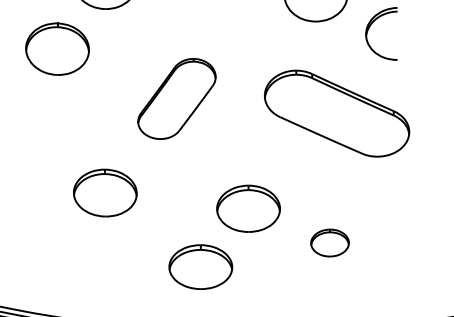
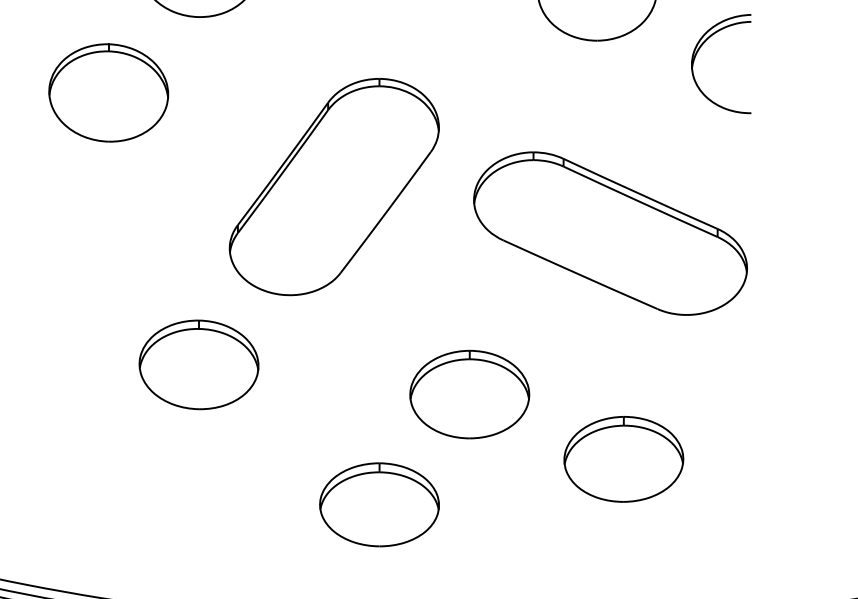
part: (176, 98) -> (333, 186), size x1.43
part: (336, 113) -> (609, 233), moved
part: (329, 242) -> (622, 458), size x1.67

